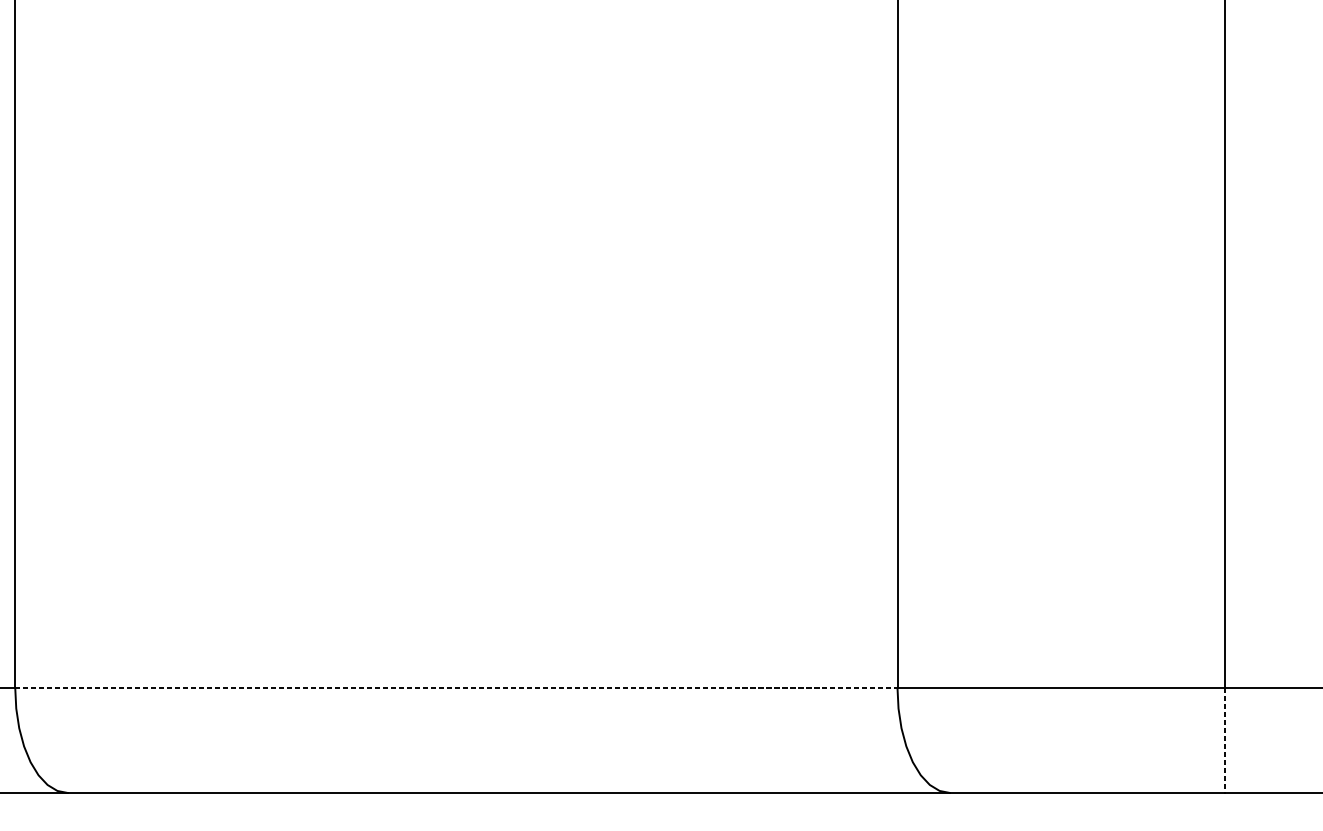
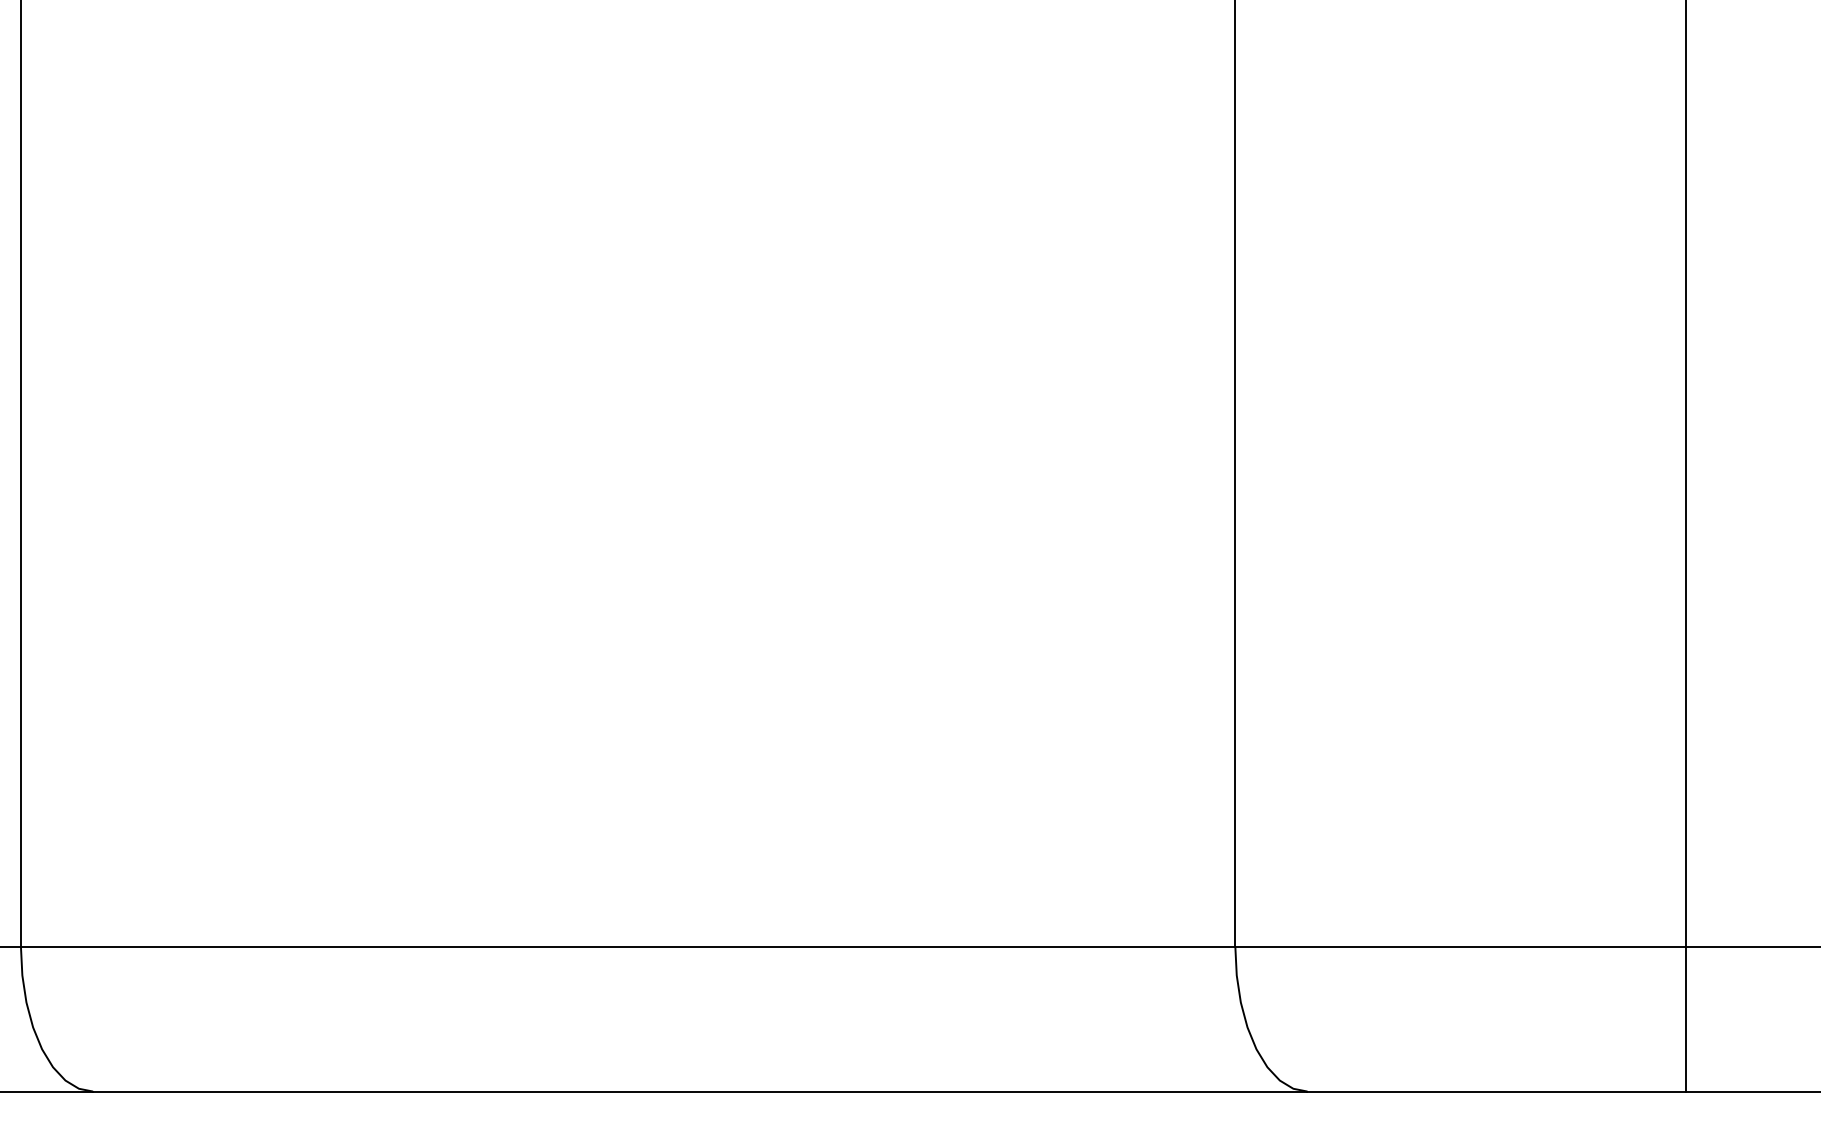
line: (456, 688) -> (628, 947), dashed -> solid
line: (1225, 740) -> (1686, 1019), dashed -> solid

